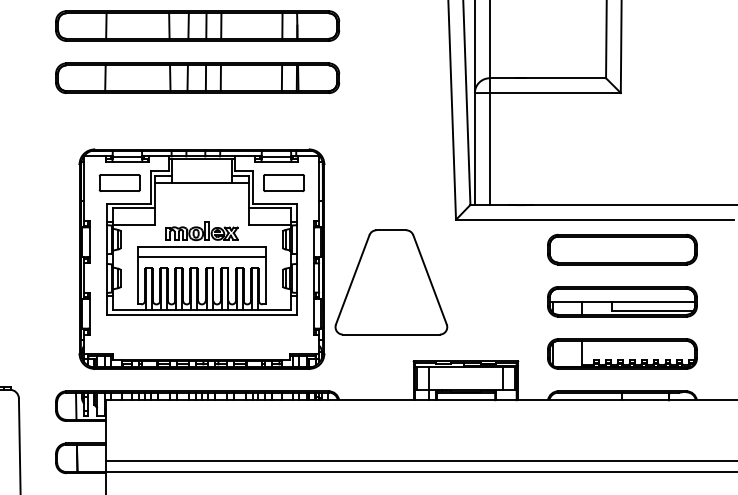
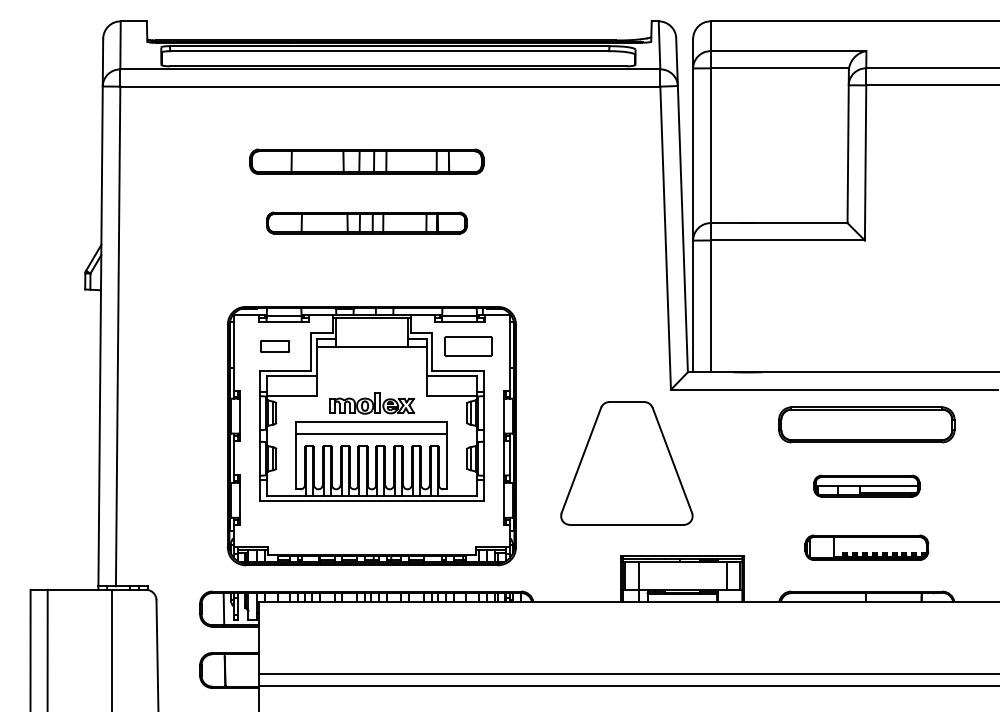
part: (197, 25) -> (366, 161), size x0.7
part: (197, 77) -> (366, 222), size x0.6
part: (119, 183) -> (274, 346), size x0.6
part: (391, 282) -> (626, 463), moved
part: (622, 301) -> (866, 485), size x0.6
part: (622, 353) -> (866, 547), size x0.7

